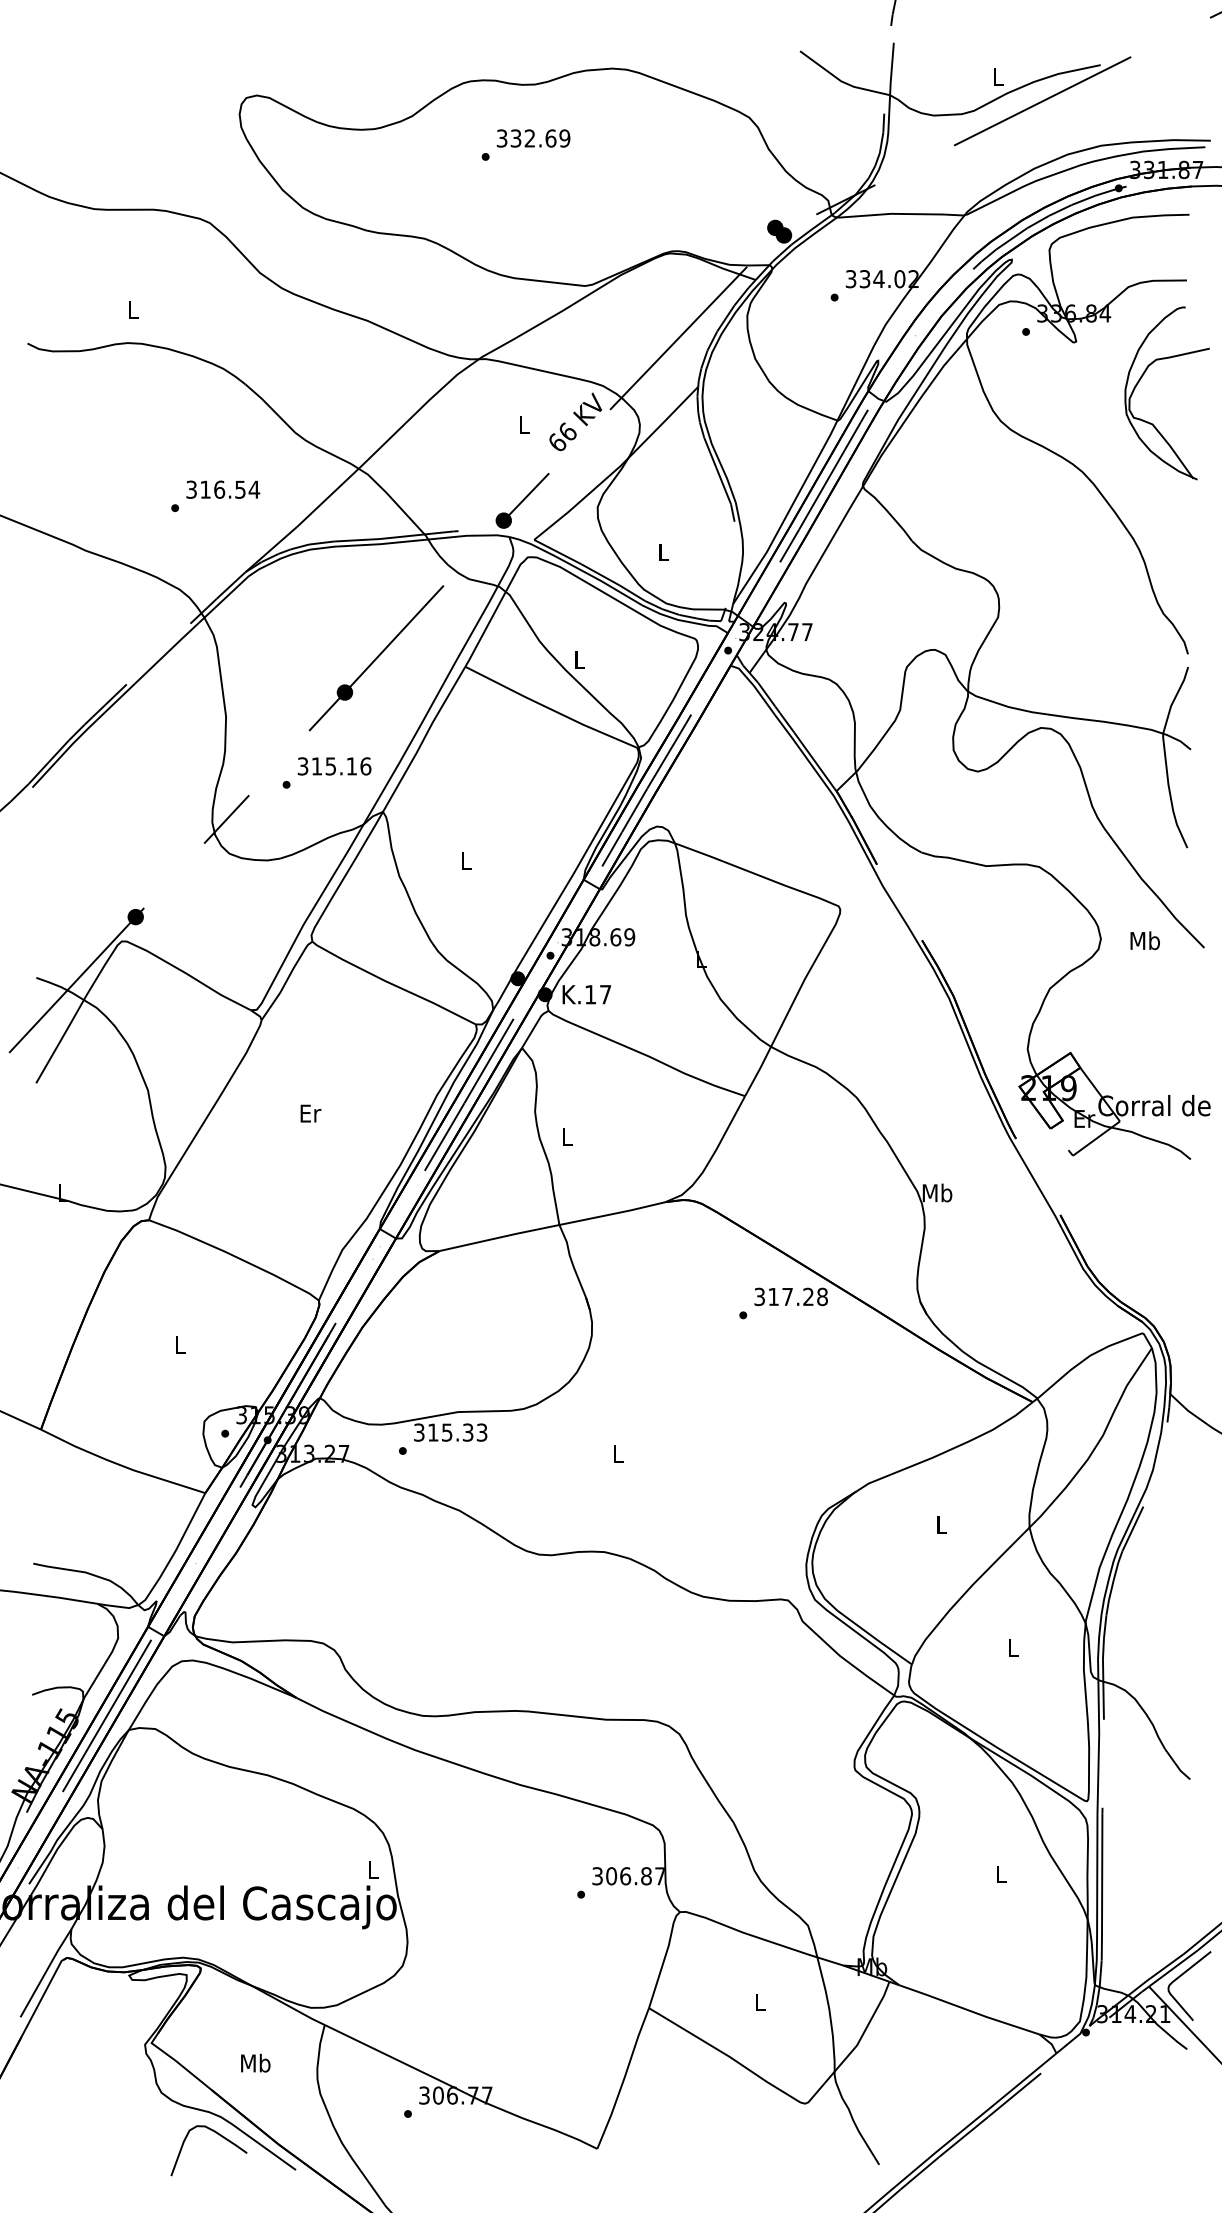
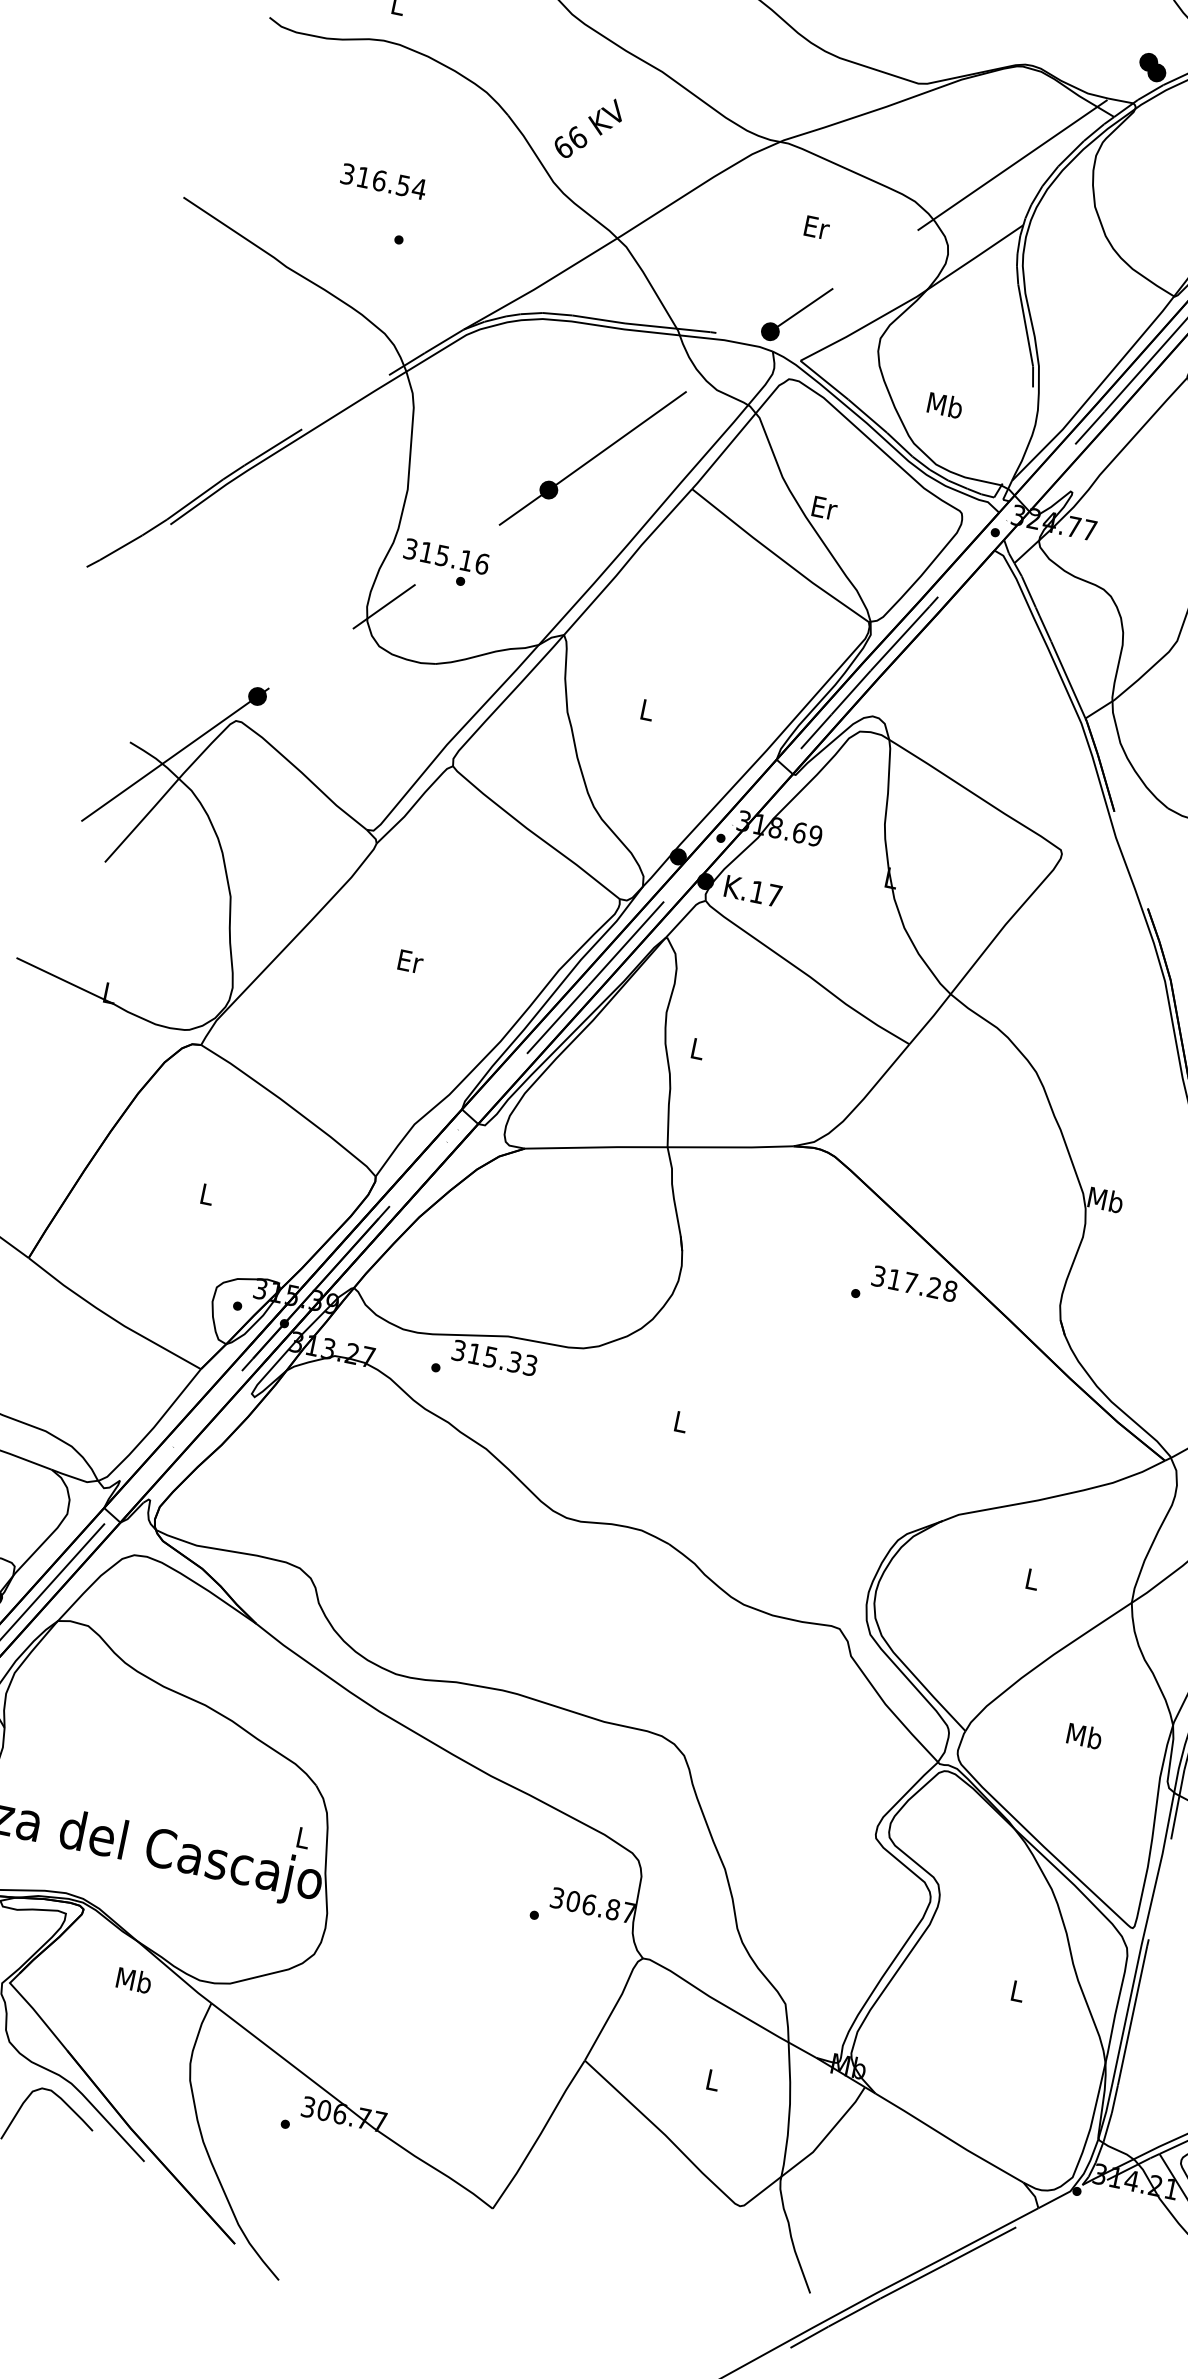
text: (575, 421) -> (588, 127), moved
text: (524, 424) -> (816, 227), L -> Er
text: (223, 489) -> (384, 181), moved
text: (663, 551) -> (945, 404), L -> Mb
text: (580, 659) -> (825, 507), L -> Er
text: (334, 766) -> (446, 556), moved
text: (1012, 1647) -> (1084, 1735), L -> Mb
text: (255, 2062) -> (134, 1979), moved

